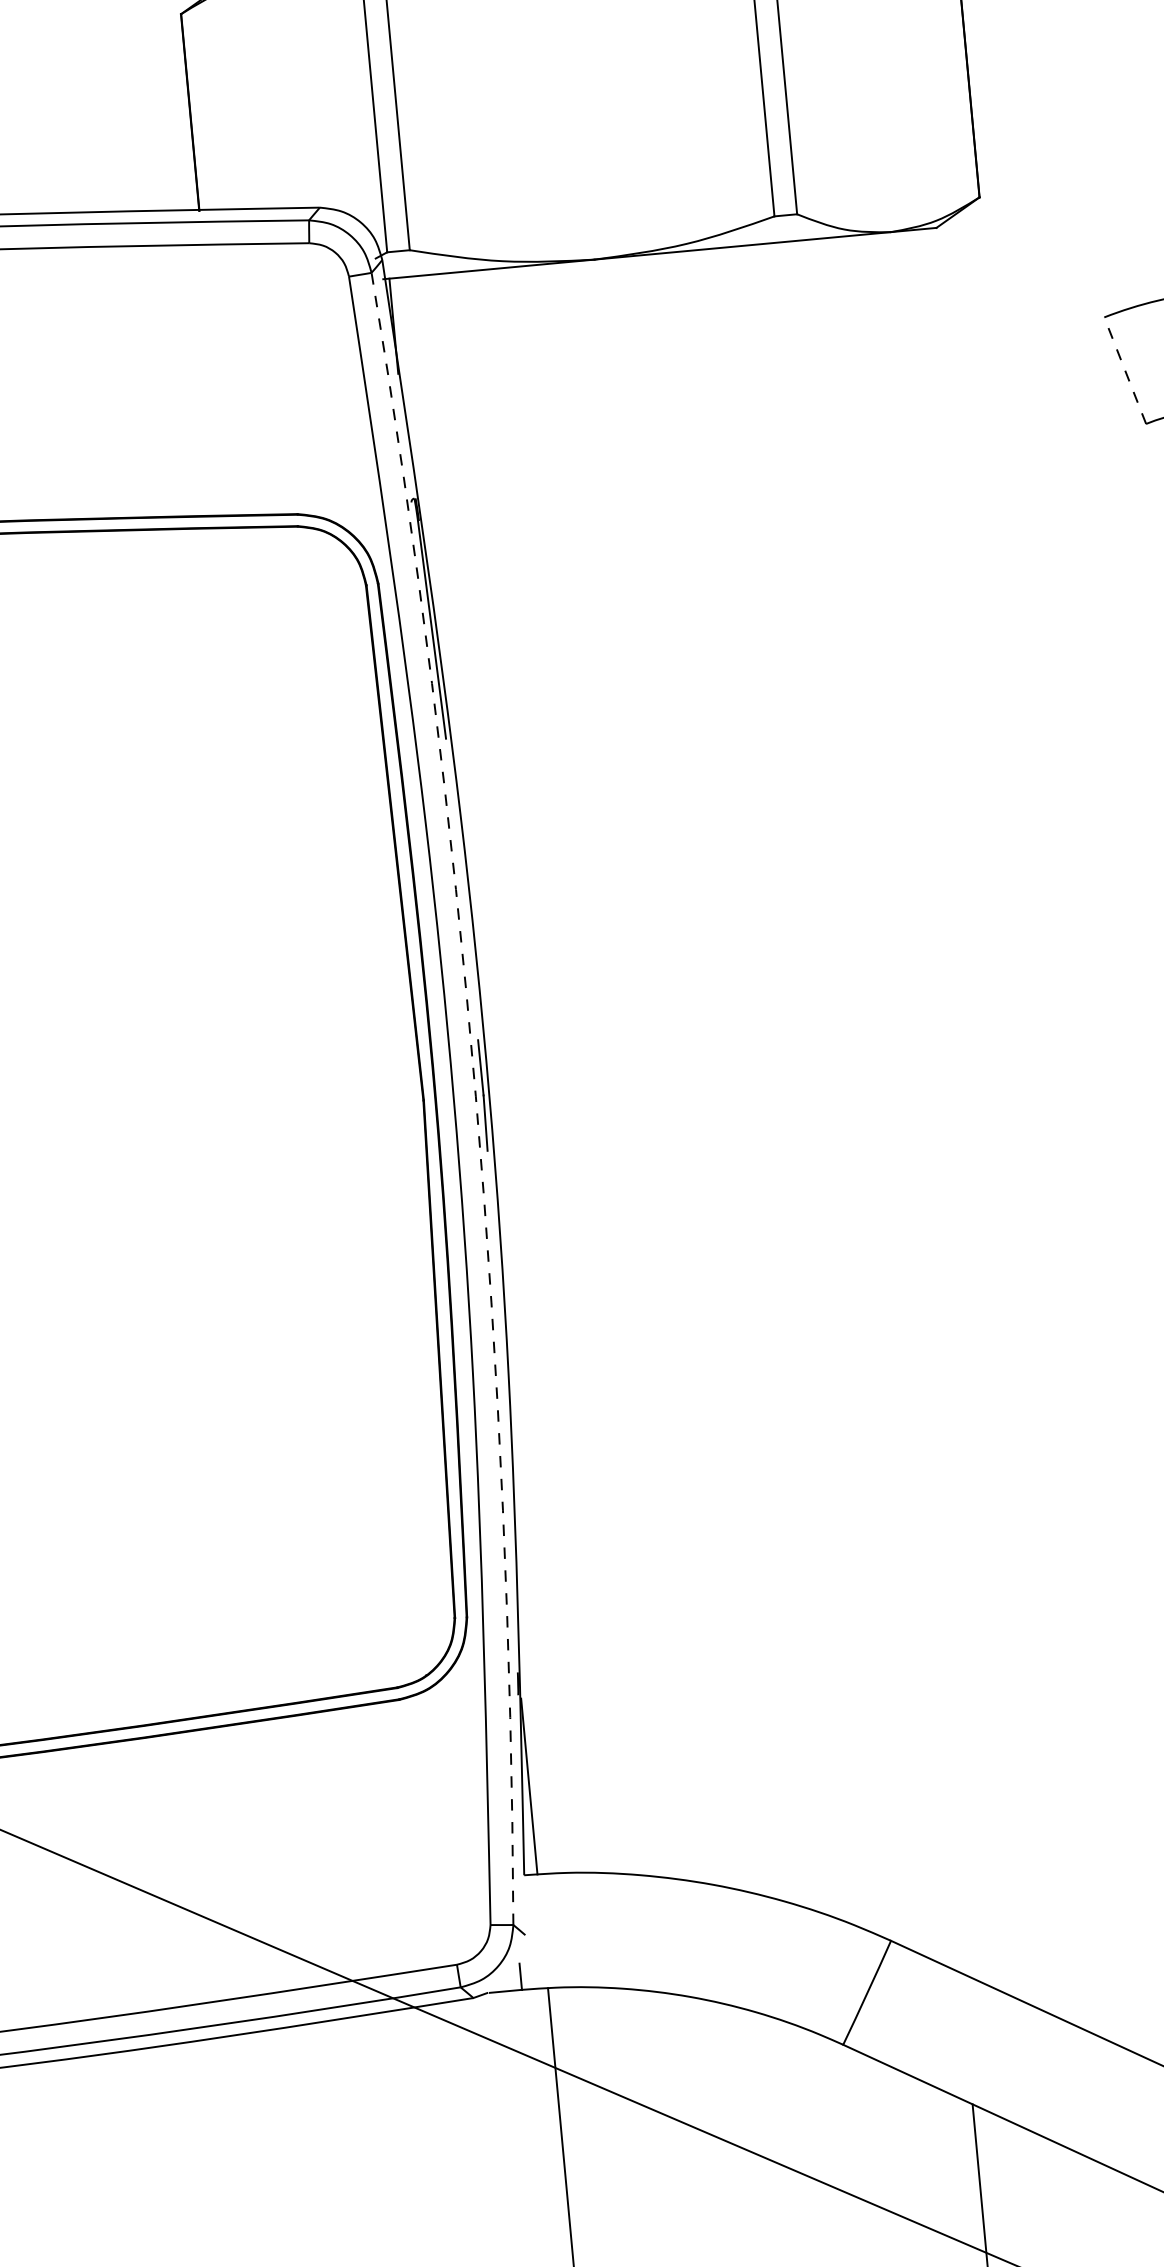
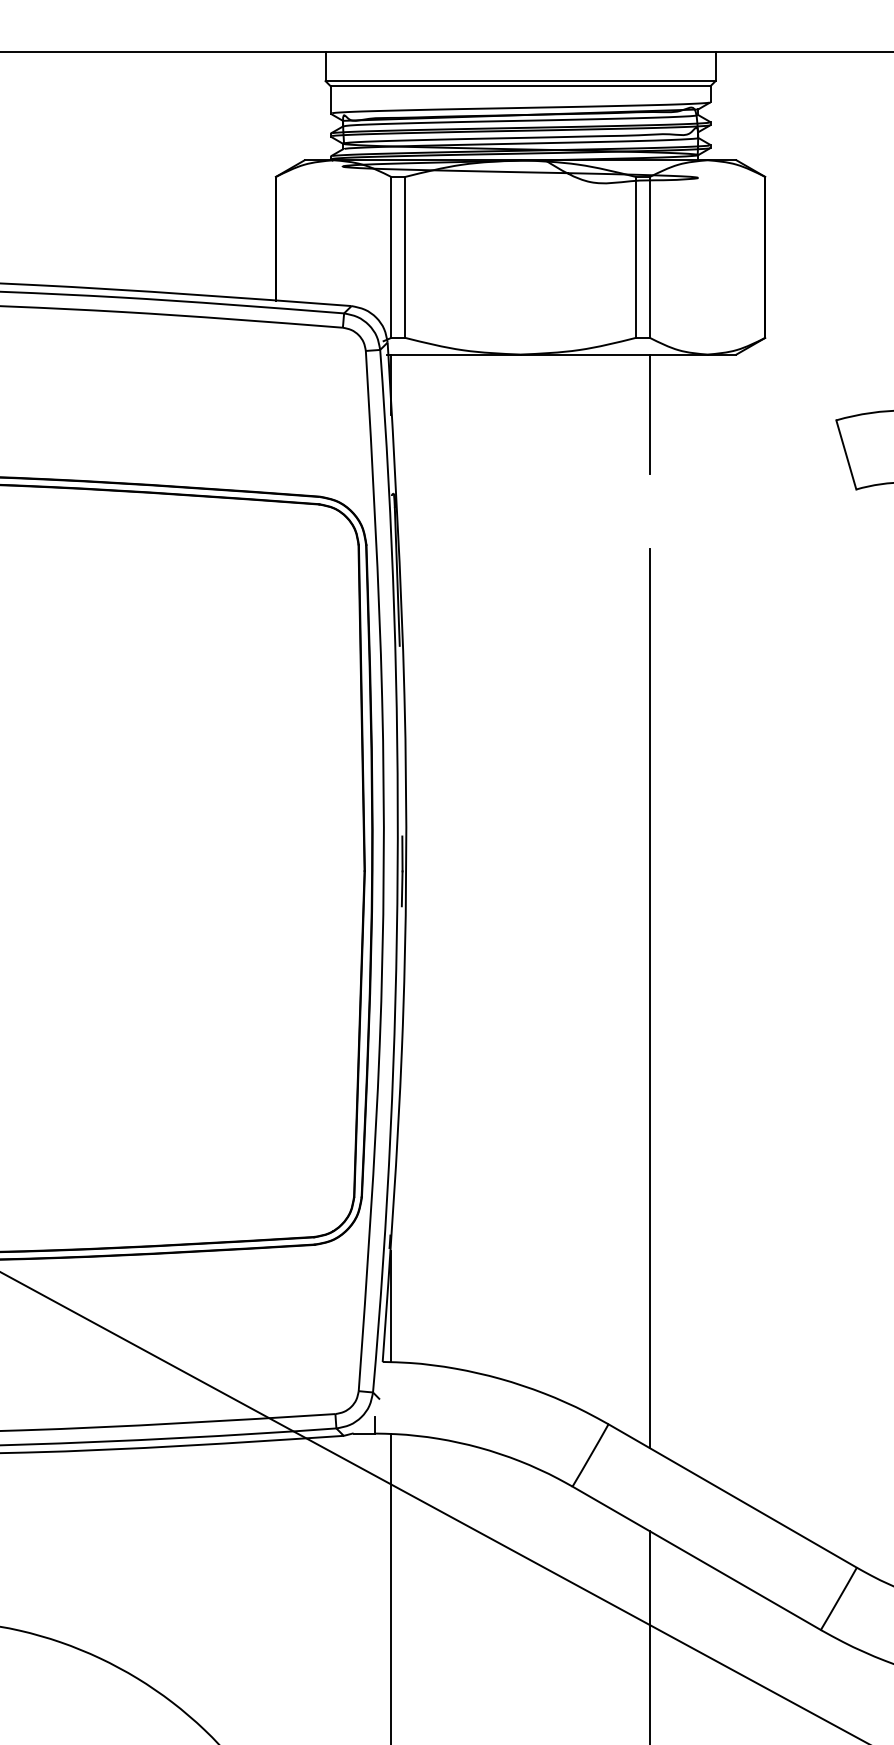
line: (809, 335) -> (650, 414), added
line: (1125, 369) -> (846, 454), dashed -> solid
arc: (475, 1096) -> (397, 871), dashed -> solid
line: (894, 1260) -> (650, 998), added

